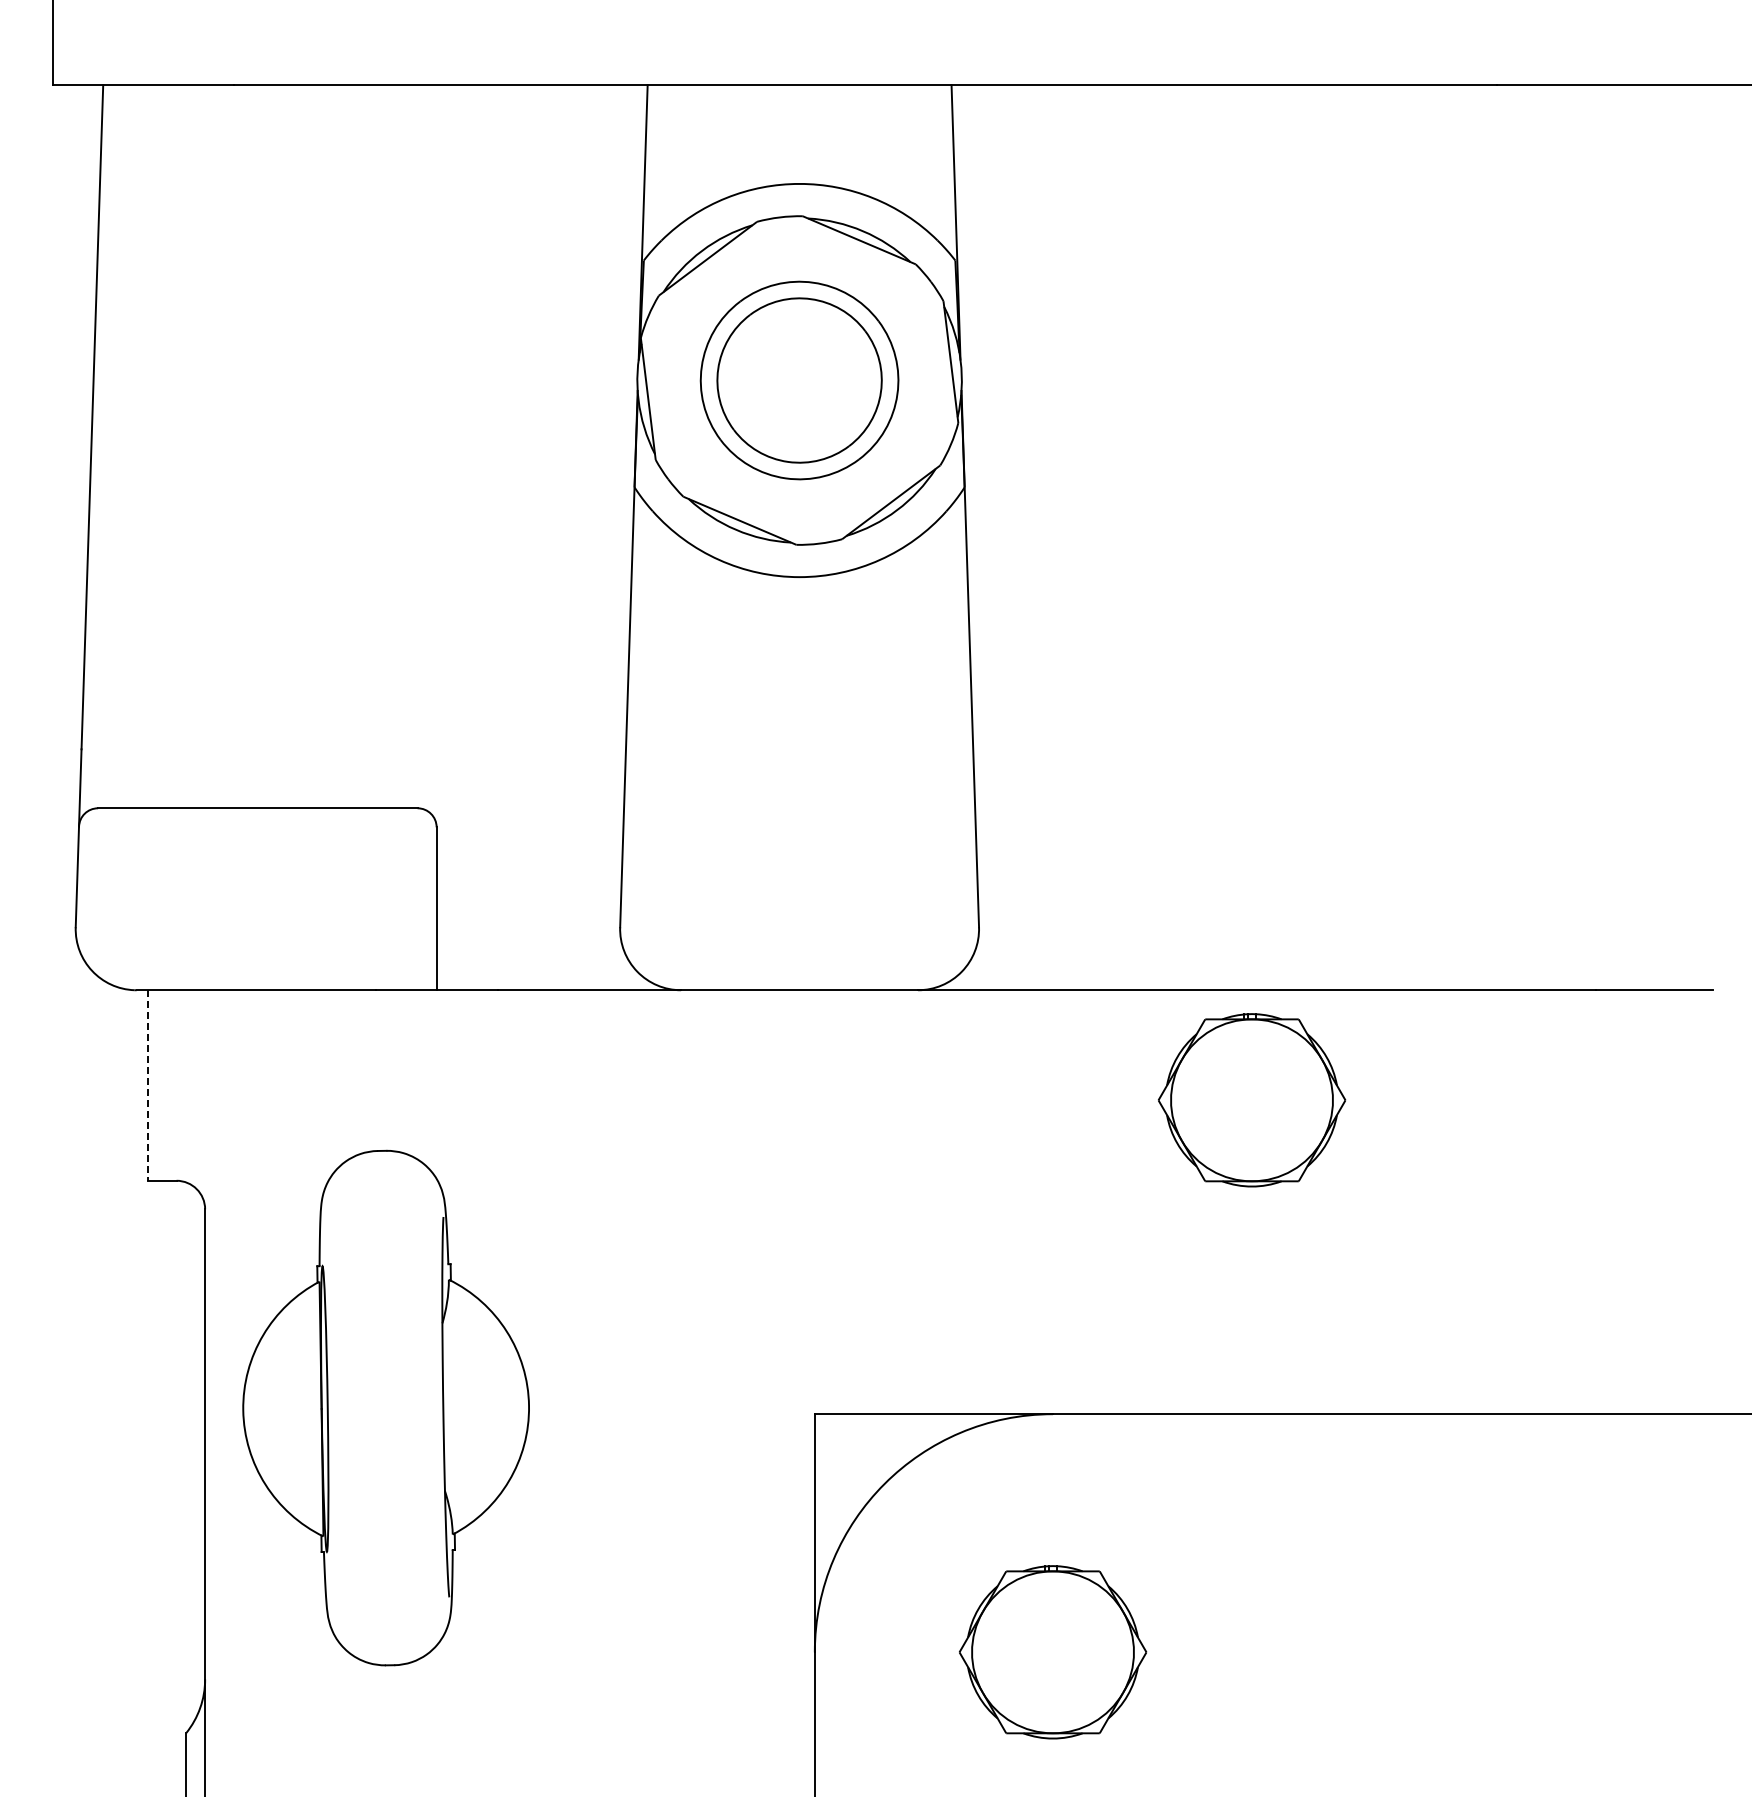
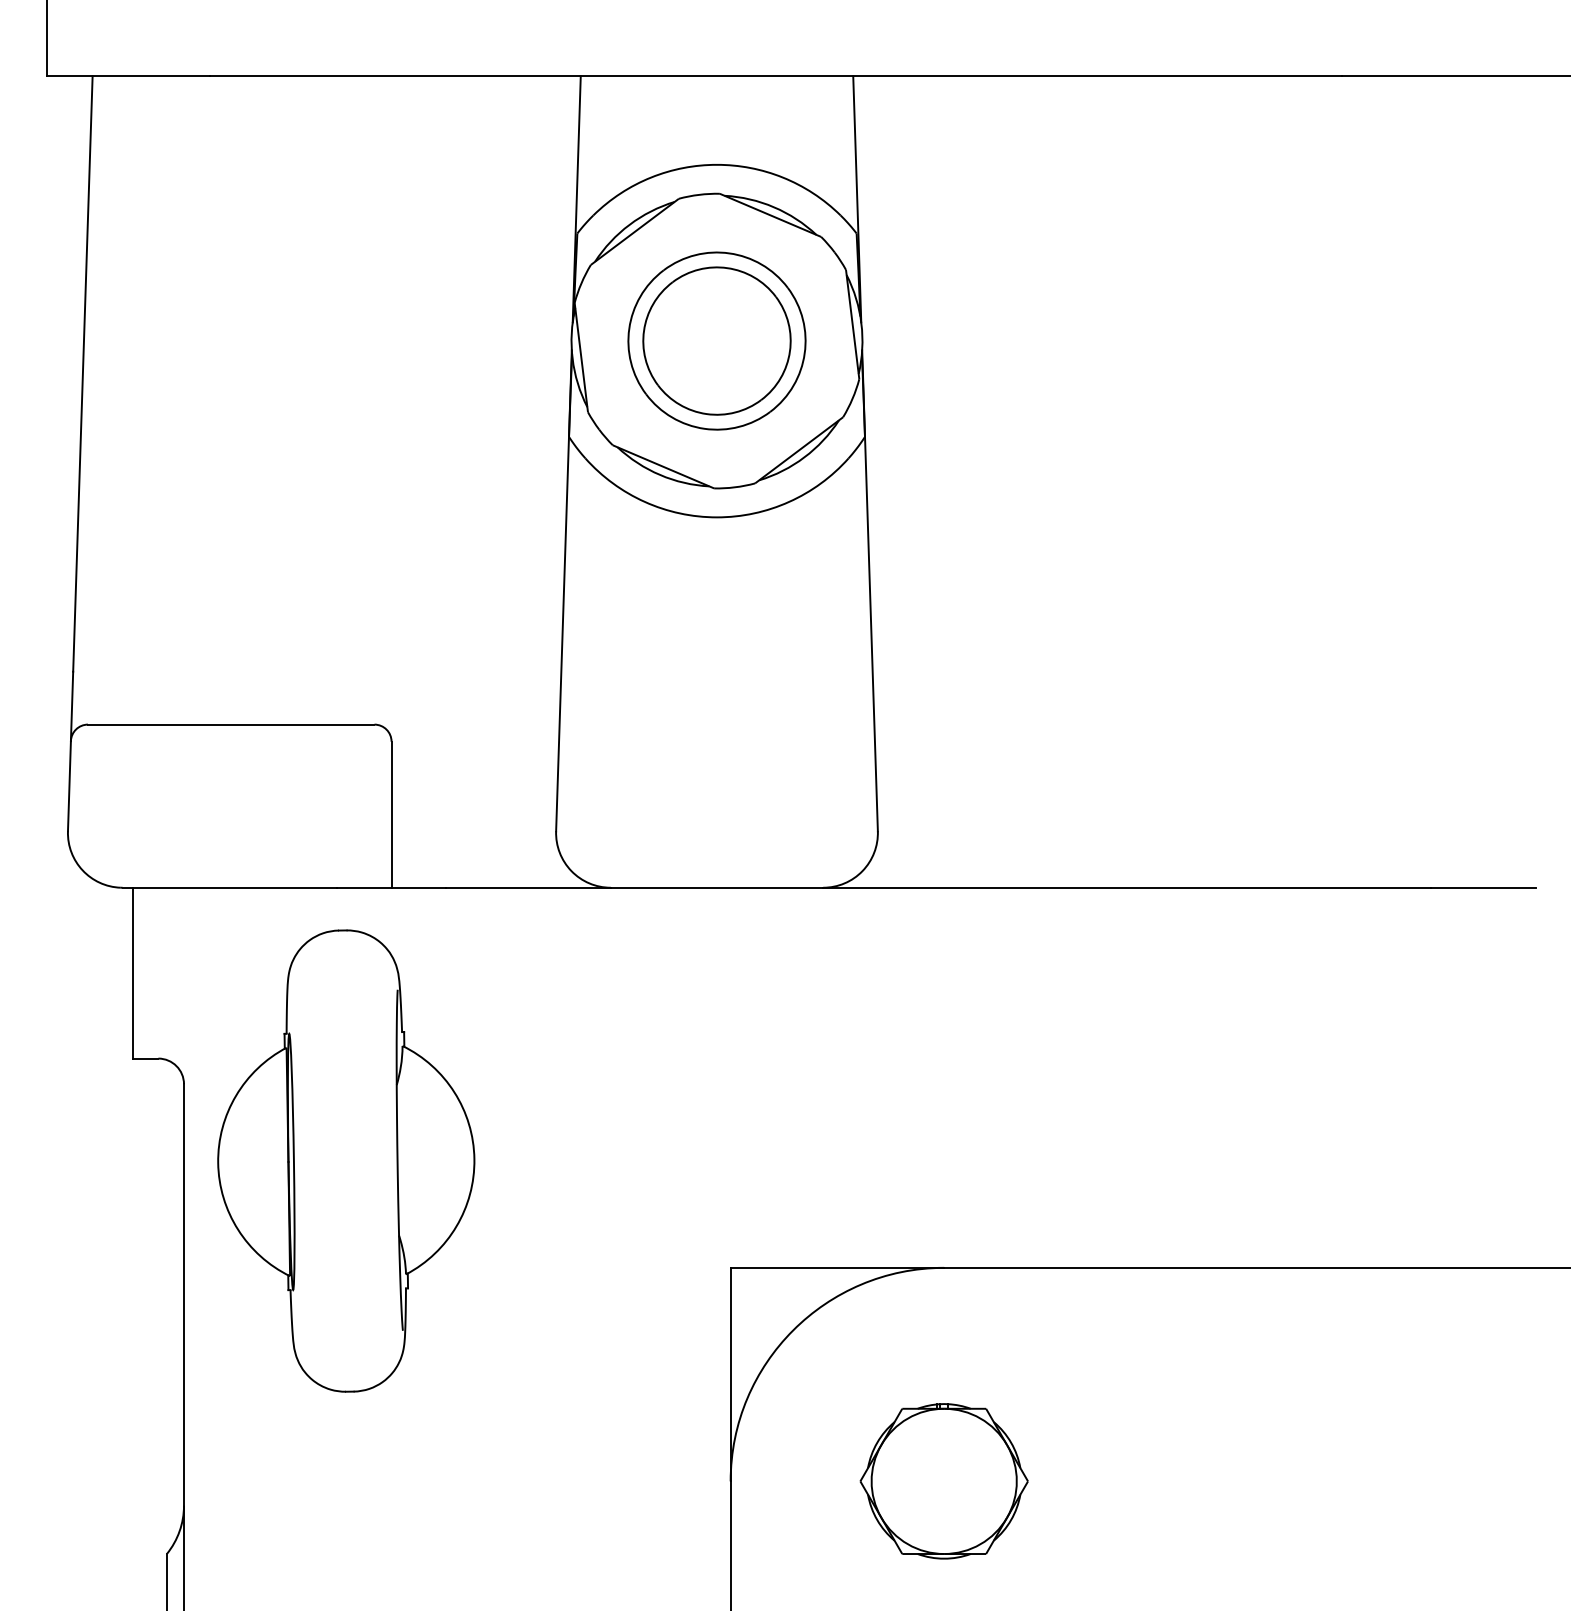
line: (147, 1086) -> (132, 974), dashed -> solid
part: (1252, 1100) -> (1123, 986), removed
part: (385, 1407) -> (345, 1160), moved

